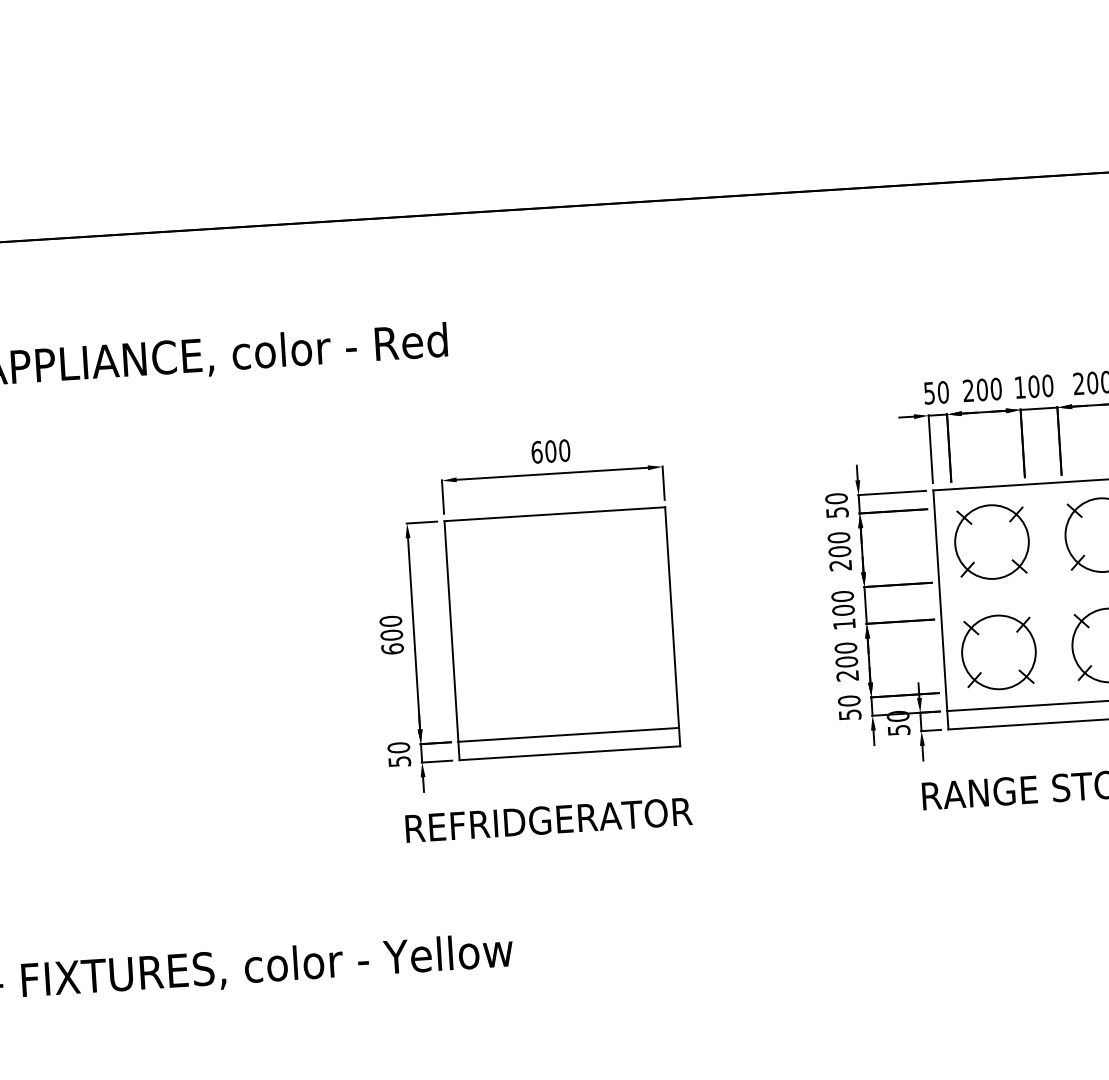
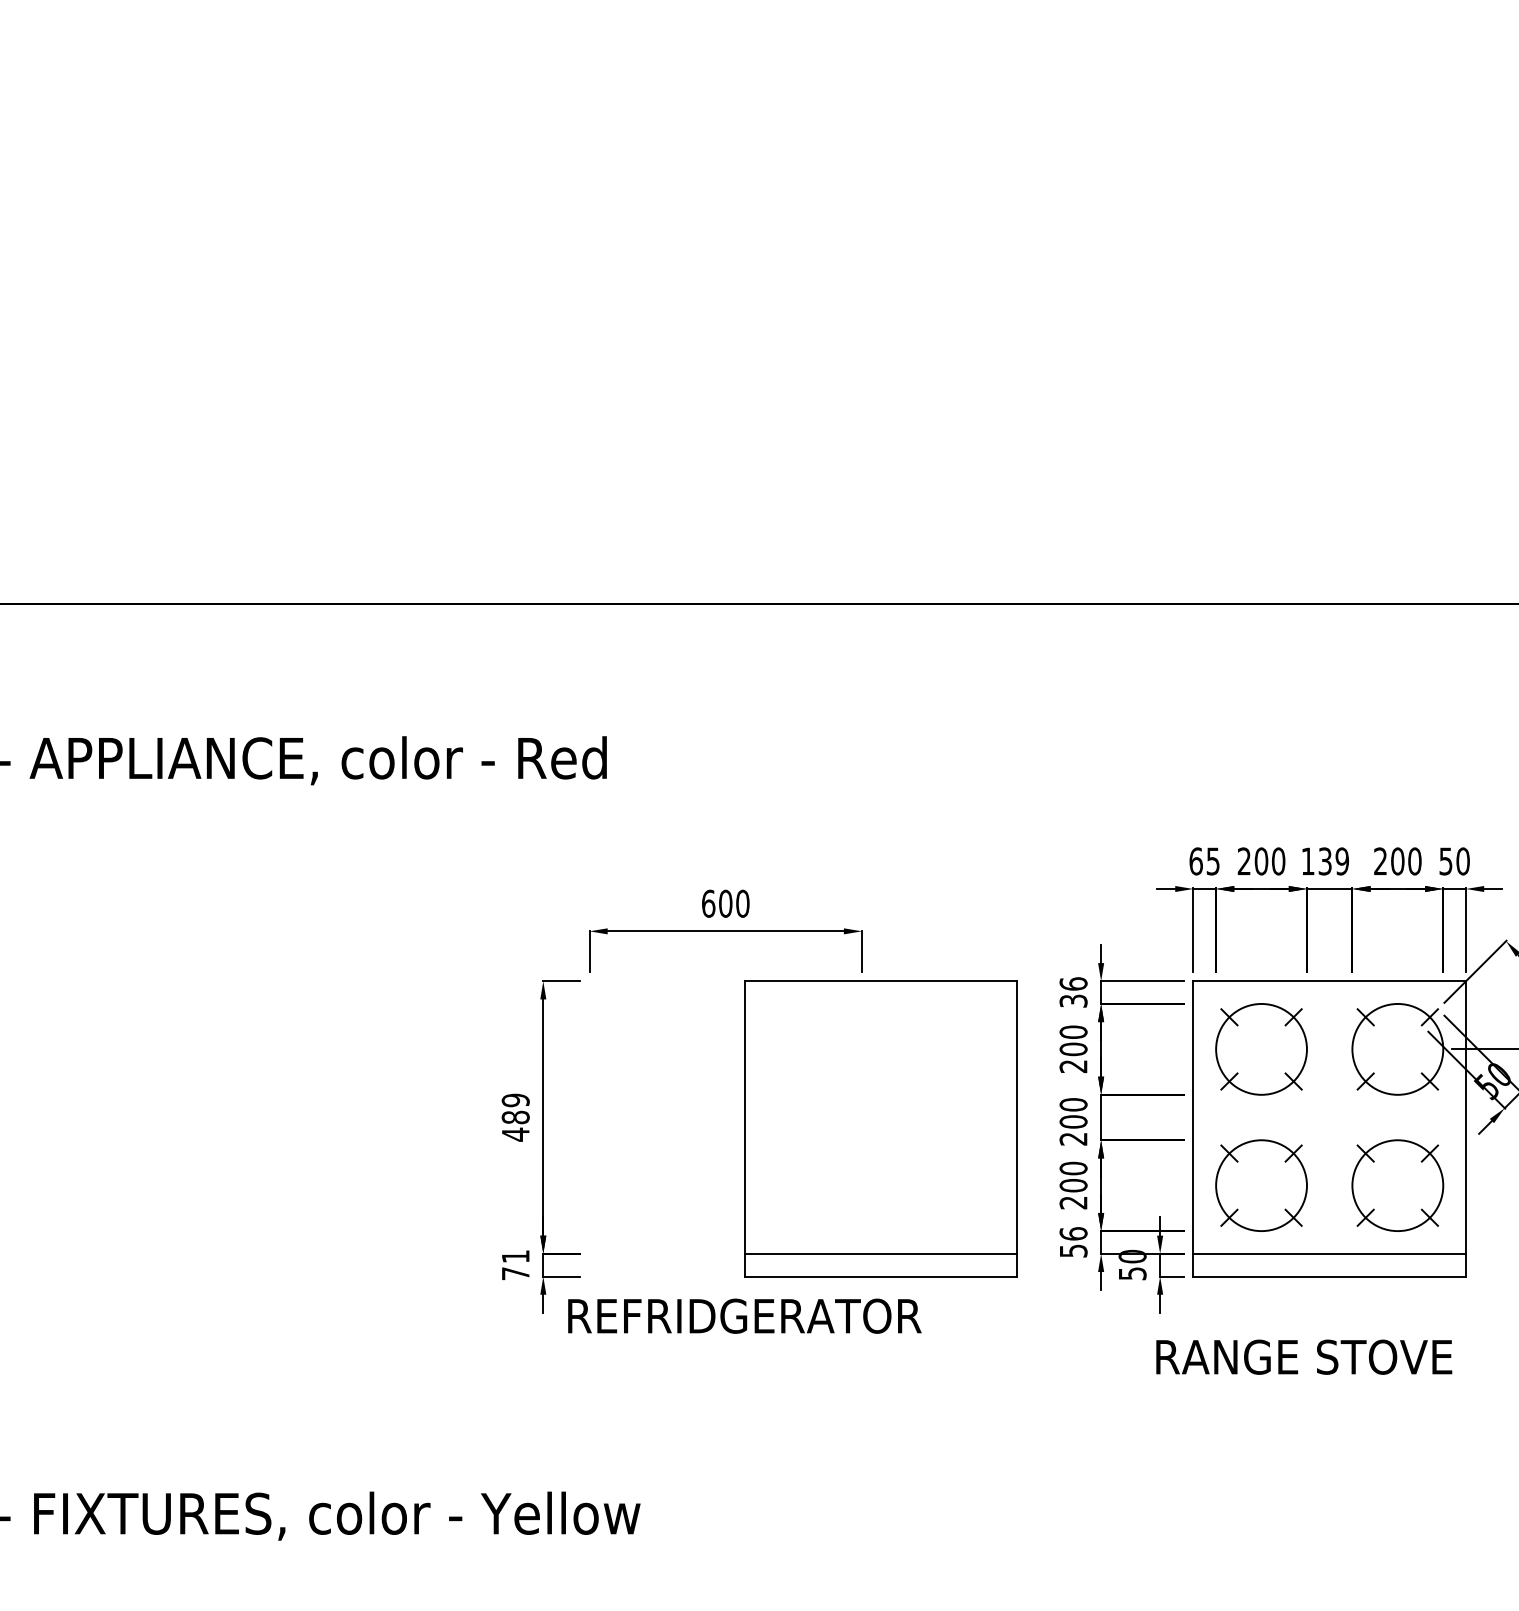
text: (1040, 386) -> (1333, 861), 100 -> 139
text: (936, 392) -> (1204, 861), 50 -> 65
text: (836, 504) -> (1073, 991), 50 -> 36
text: (844, 624) -> (1073, 1139), 100 -> 200
part: (562, 633) -> (880, 1128), moved
text: (391, 635) -> (515, 1117), 600 -> 489
text: (849, 700) -> (1073, 1233), 50 -> 56
text: (399, 754) -> (515, 1264), 50 -> 71
text: (548, 819) -> (744, 1315), moved

